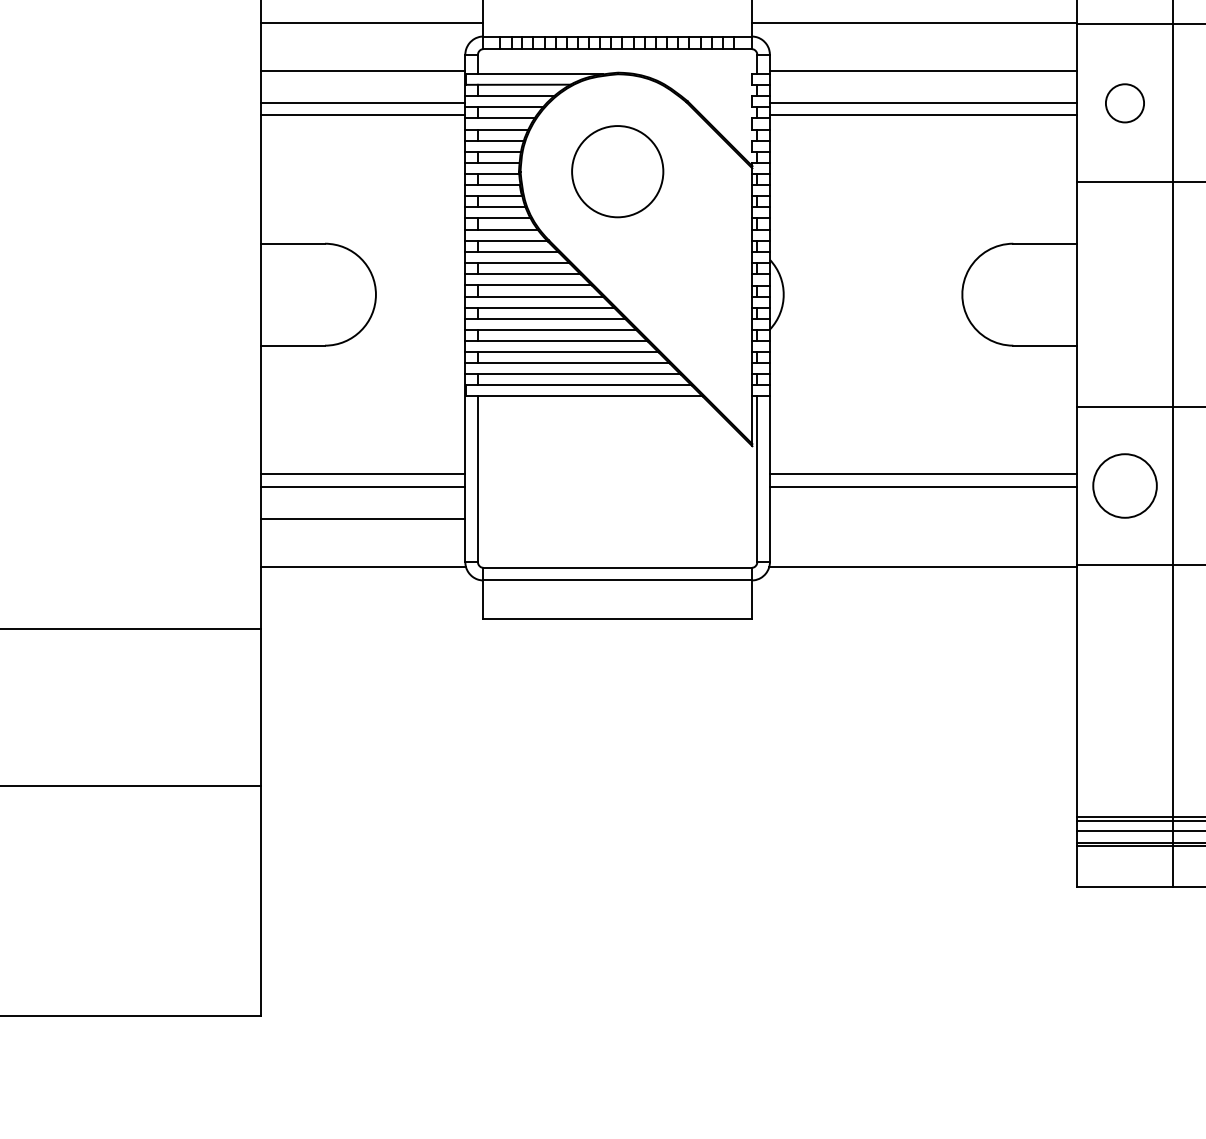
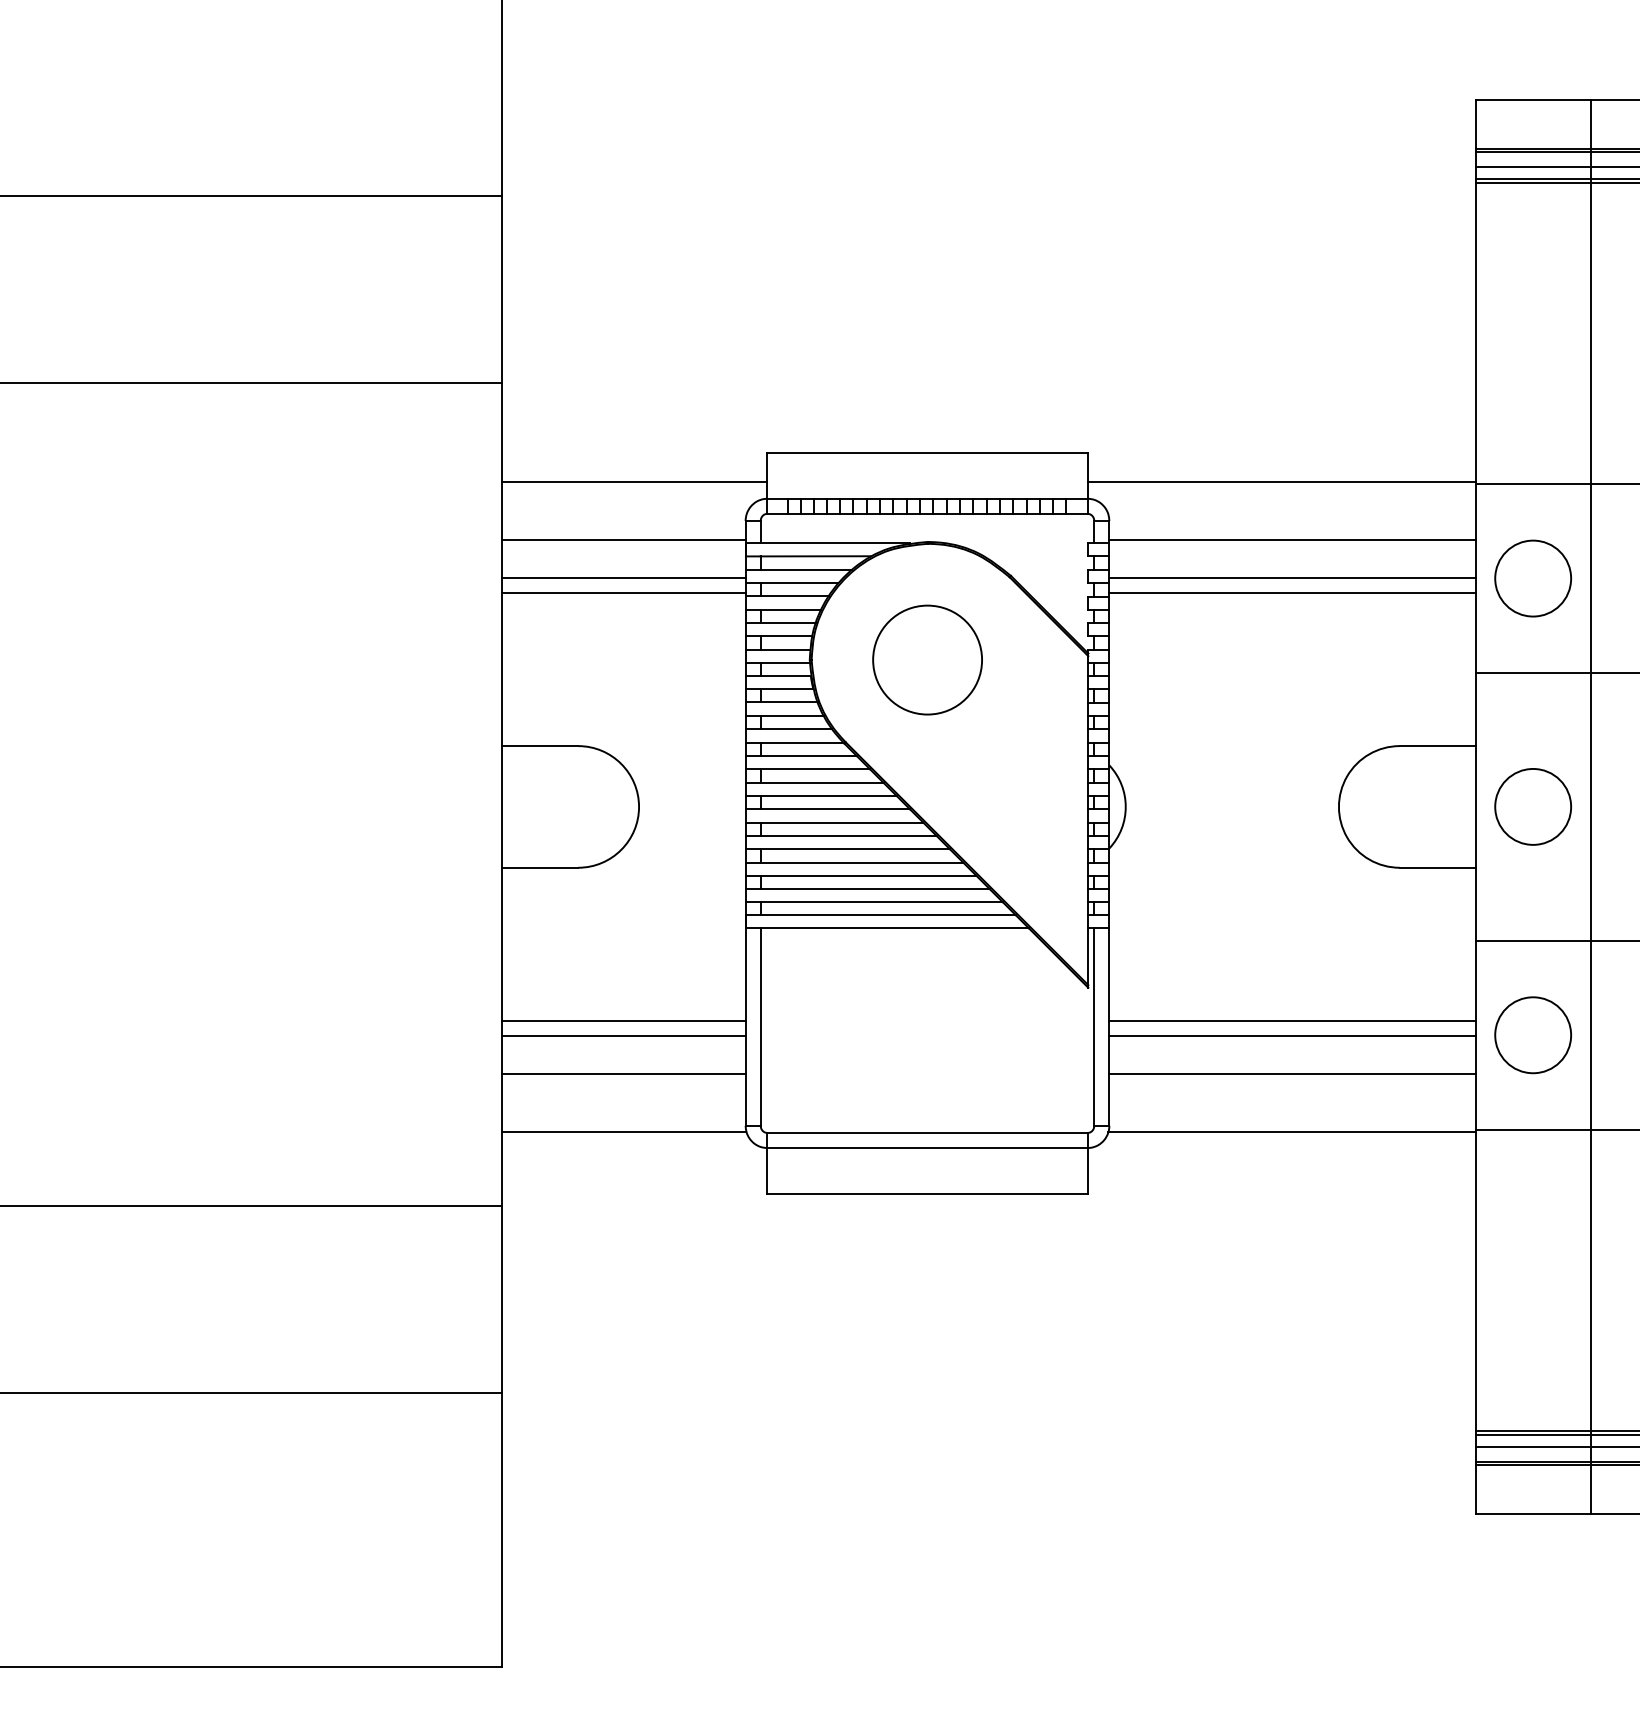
circle: (1124, 103) -> (1532, 578), size x1.67
circle: (1124, 294) -> (1532, 806), added
line: (923, 518) -> (1292, 1074), added

